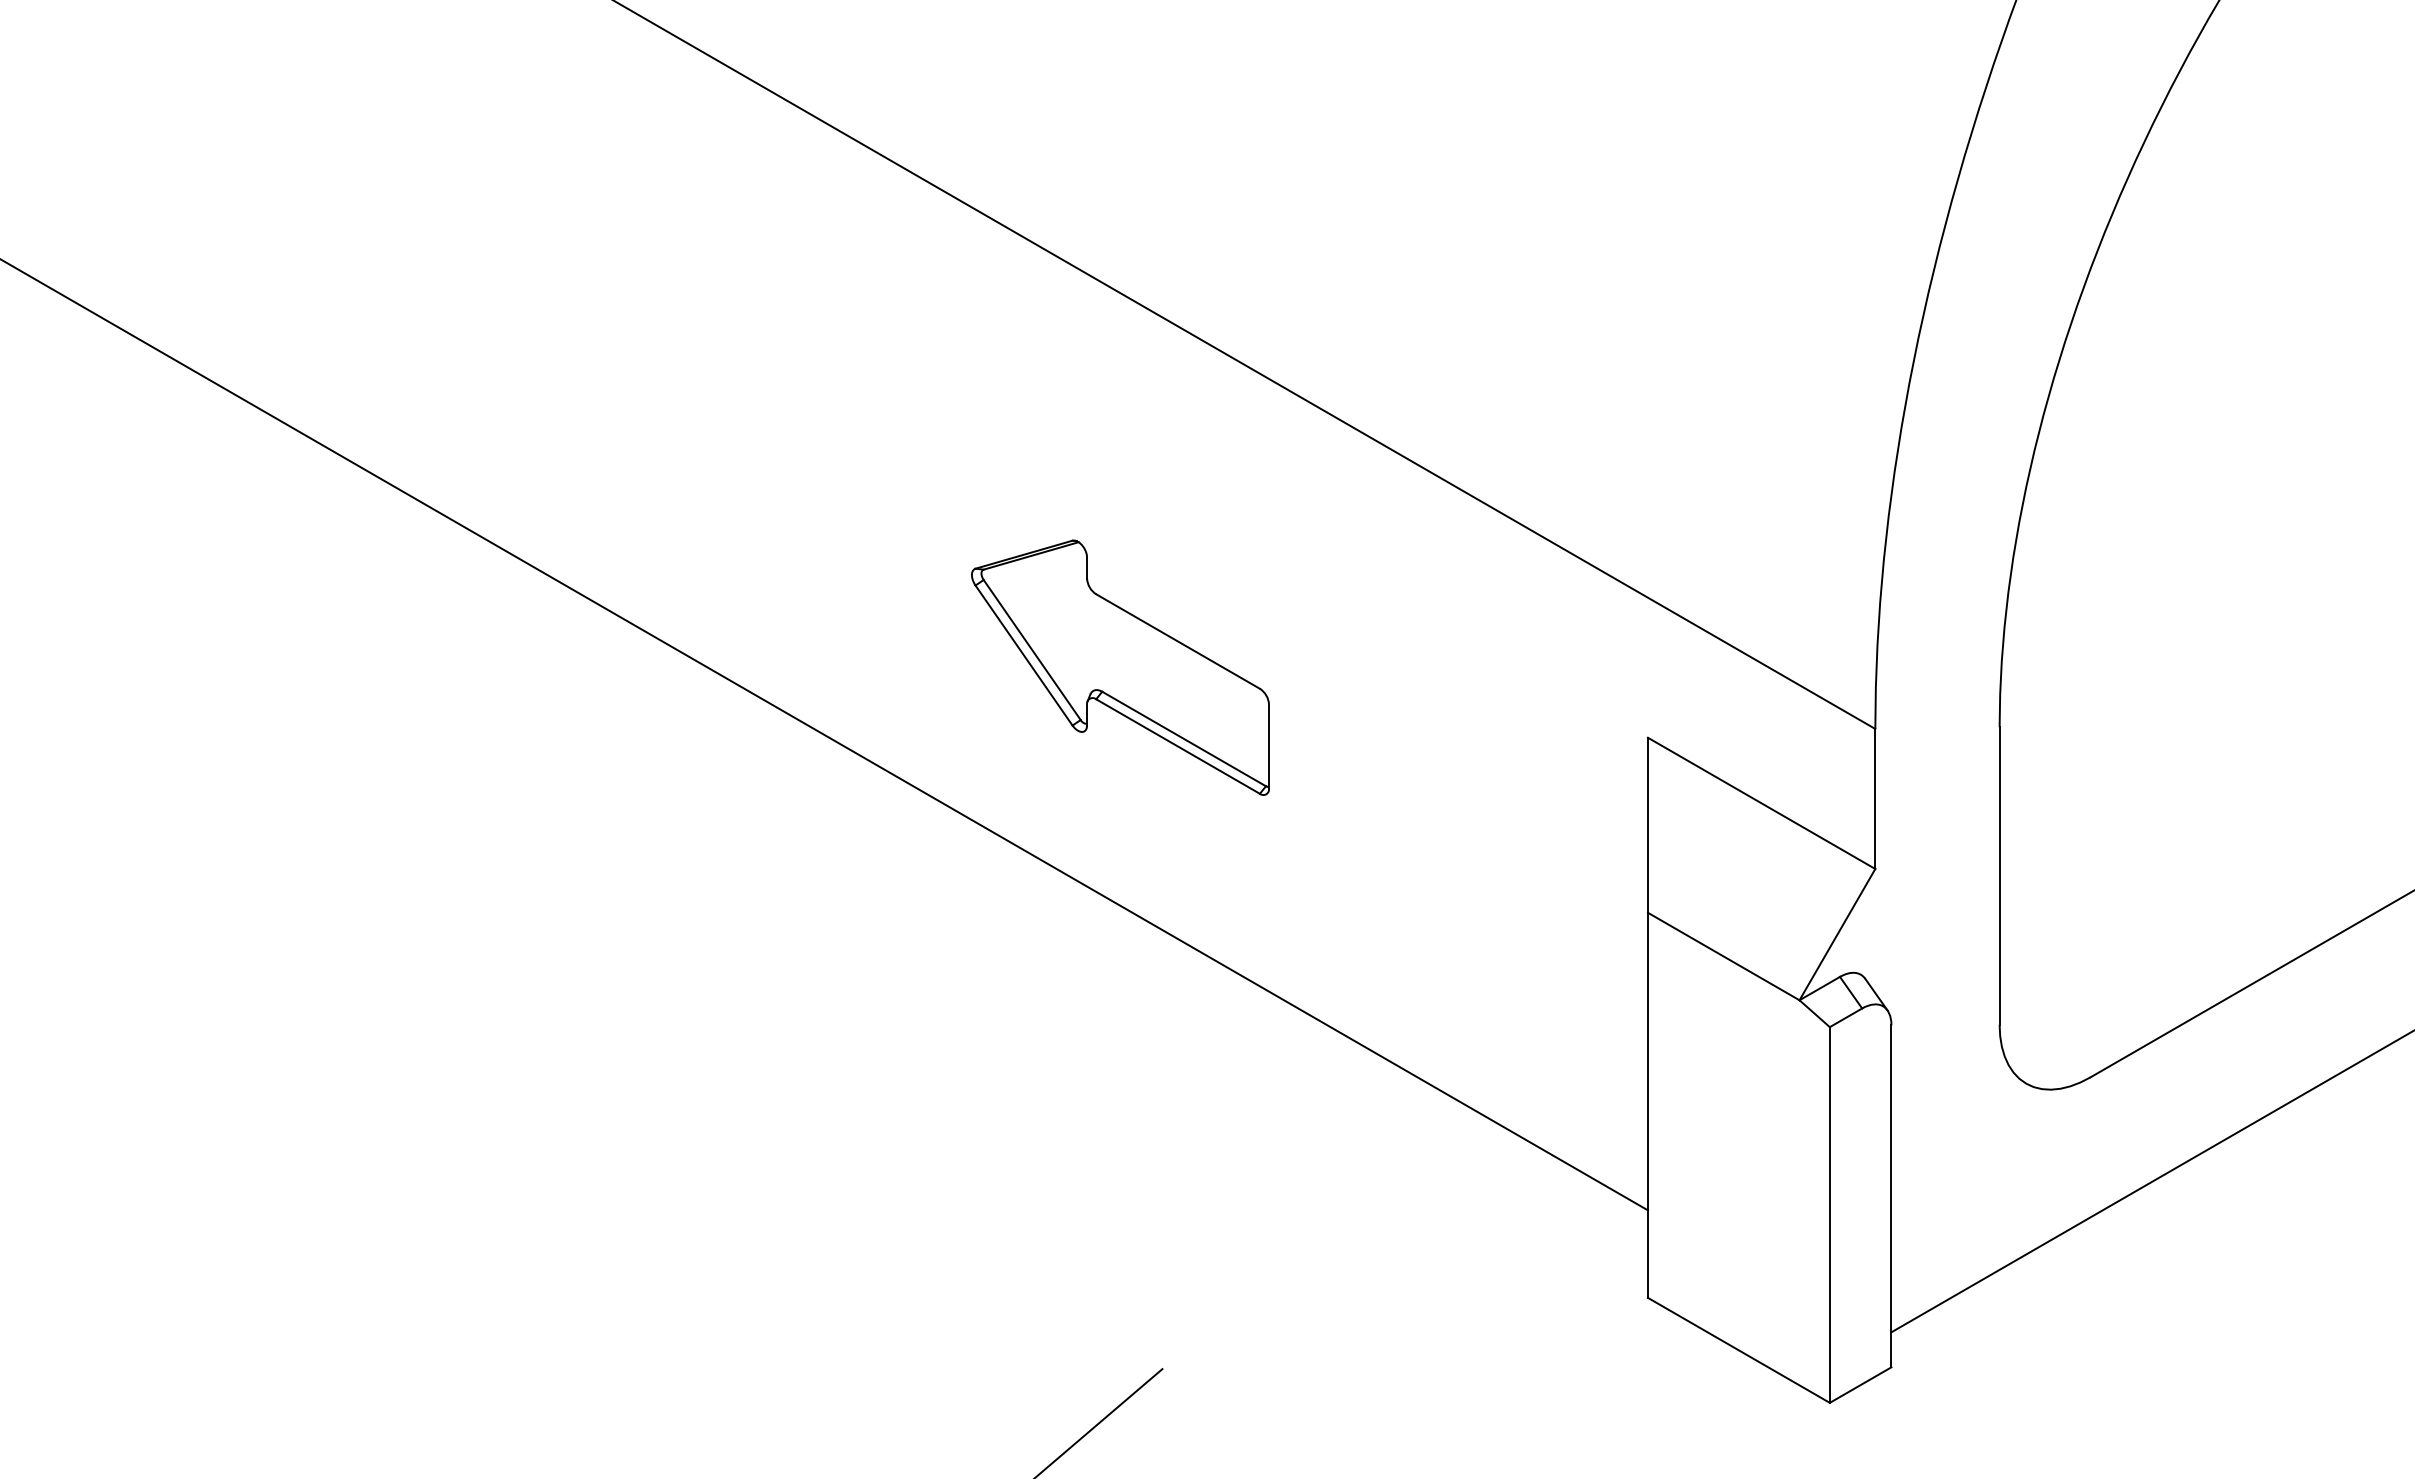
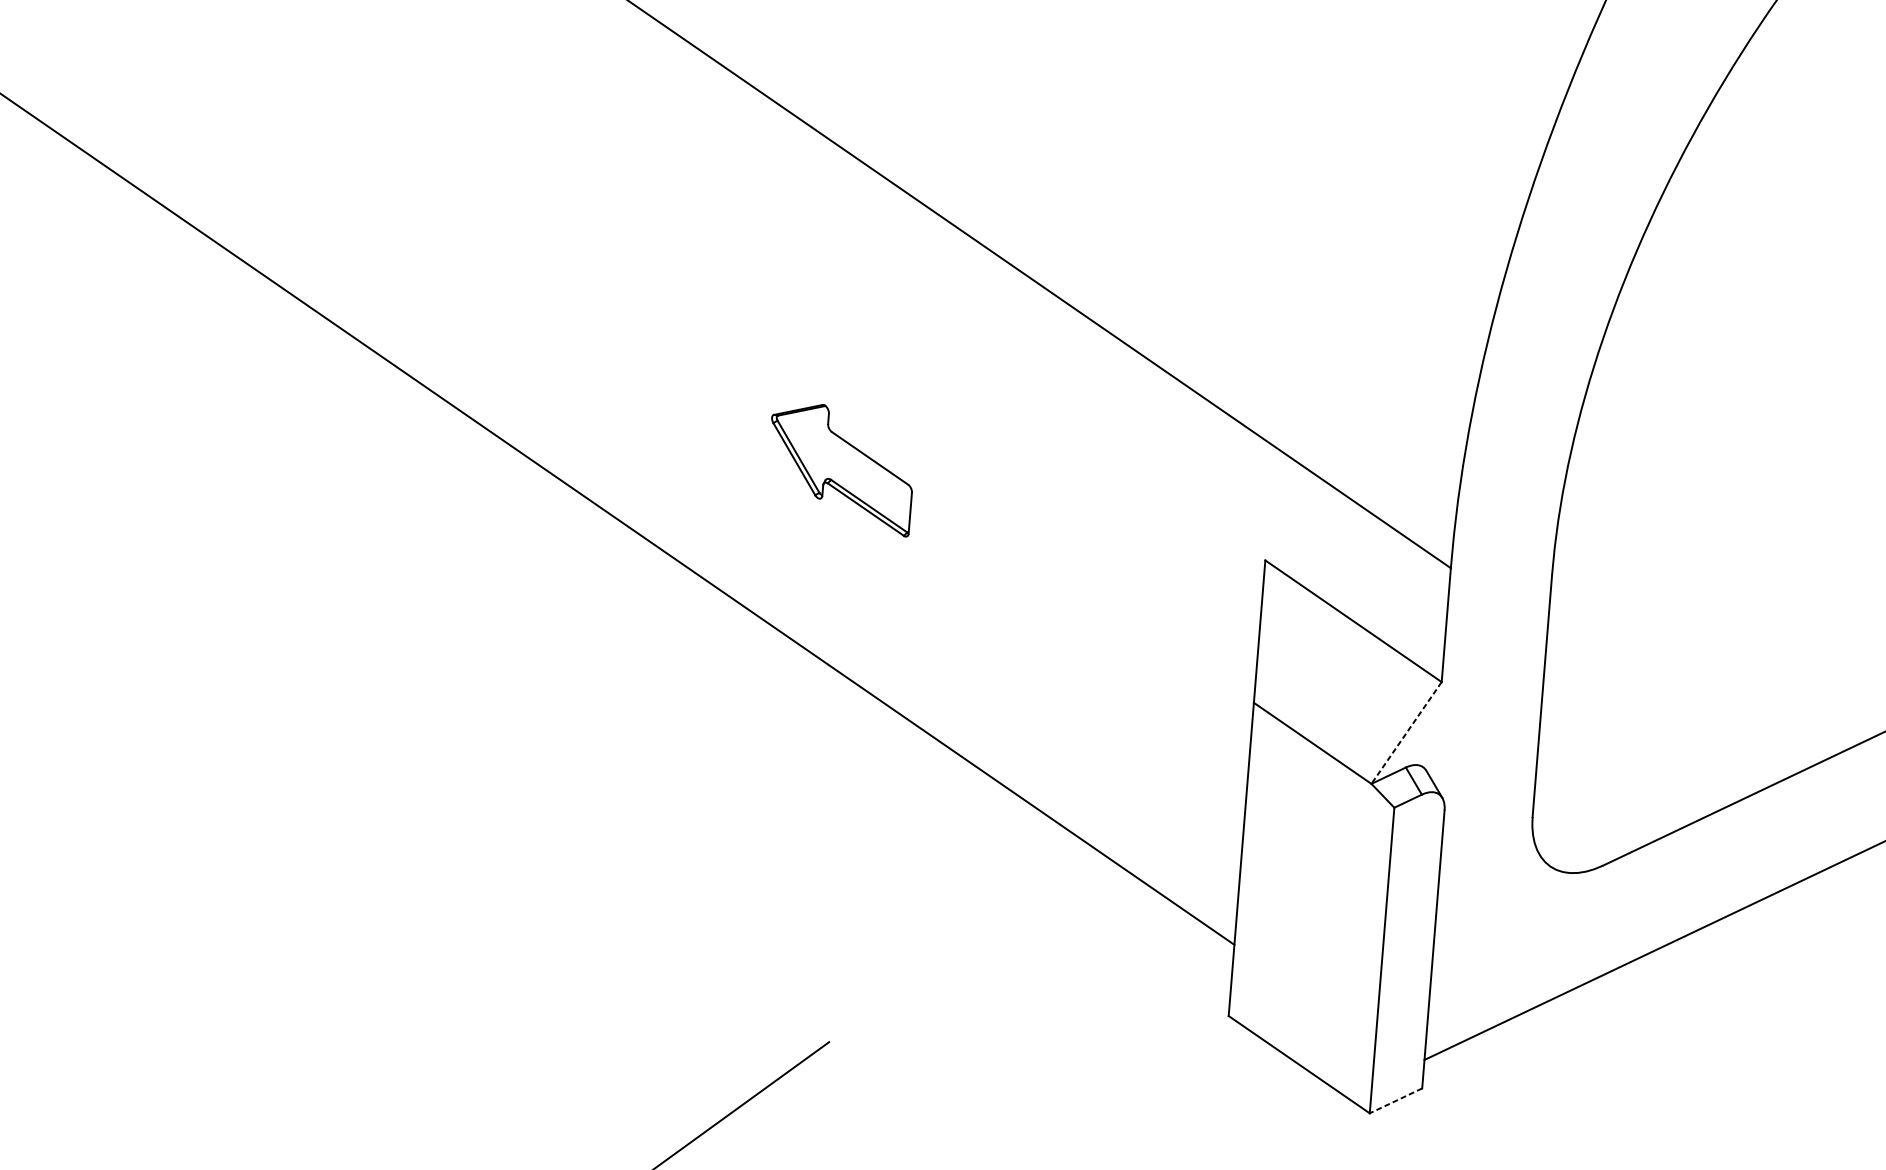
part: (1120, 667) -> (840, 468), size x0.6
line: (1837, 934) -> (1406, 732), solid -> dashed
line: (1860, 1385) -> (1395, 1101), solid -> dashed

